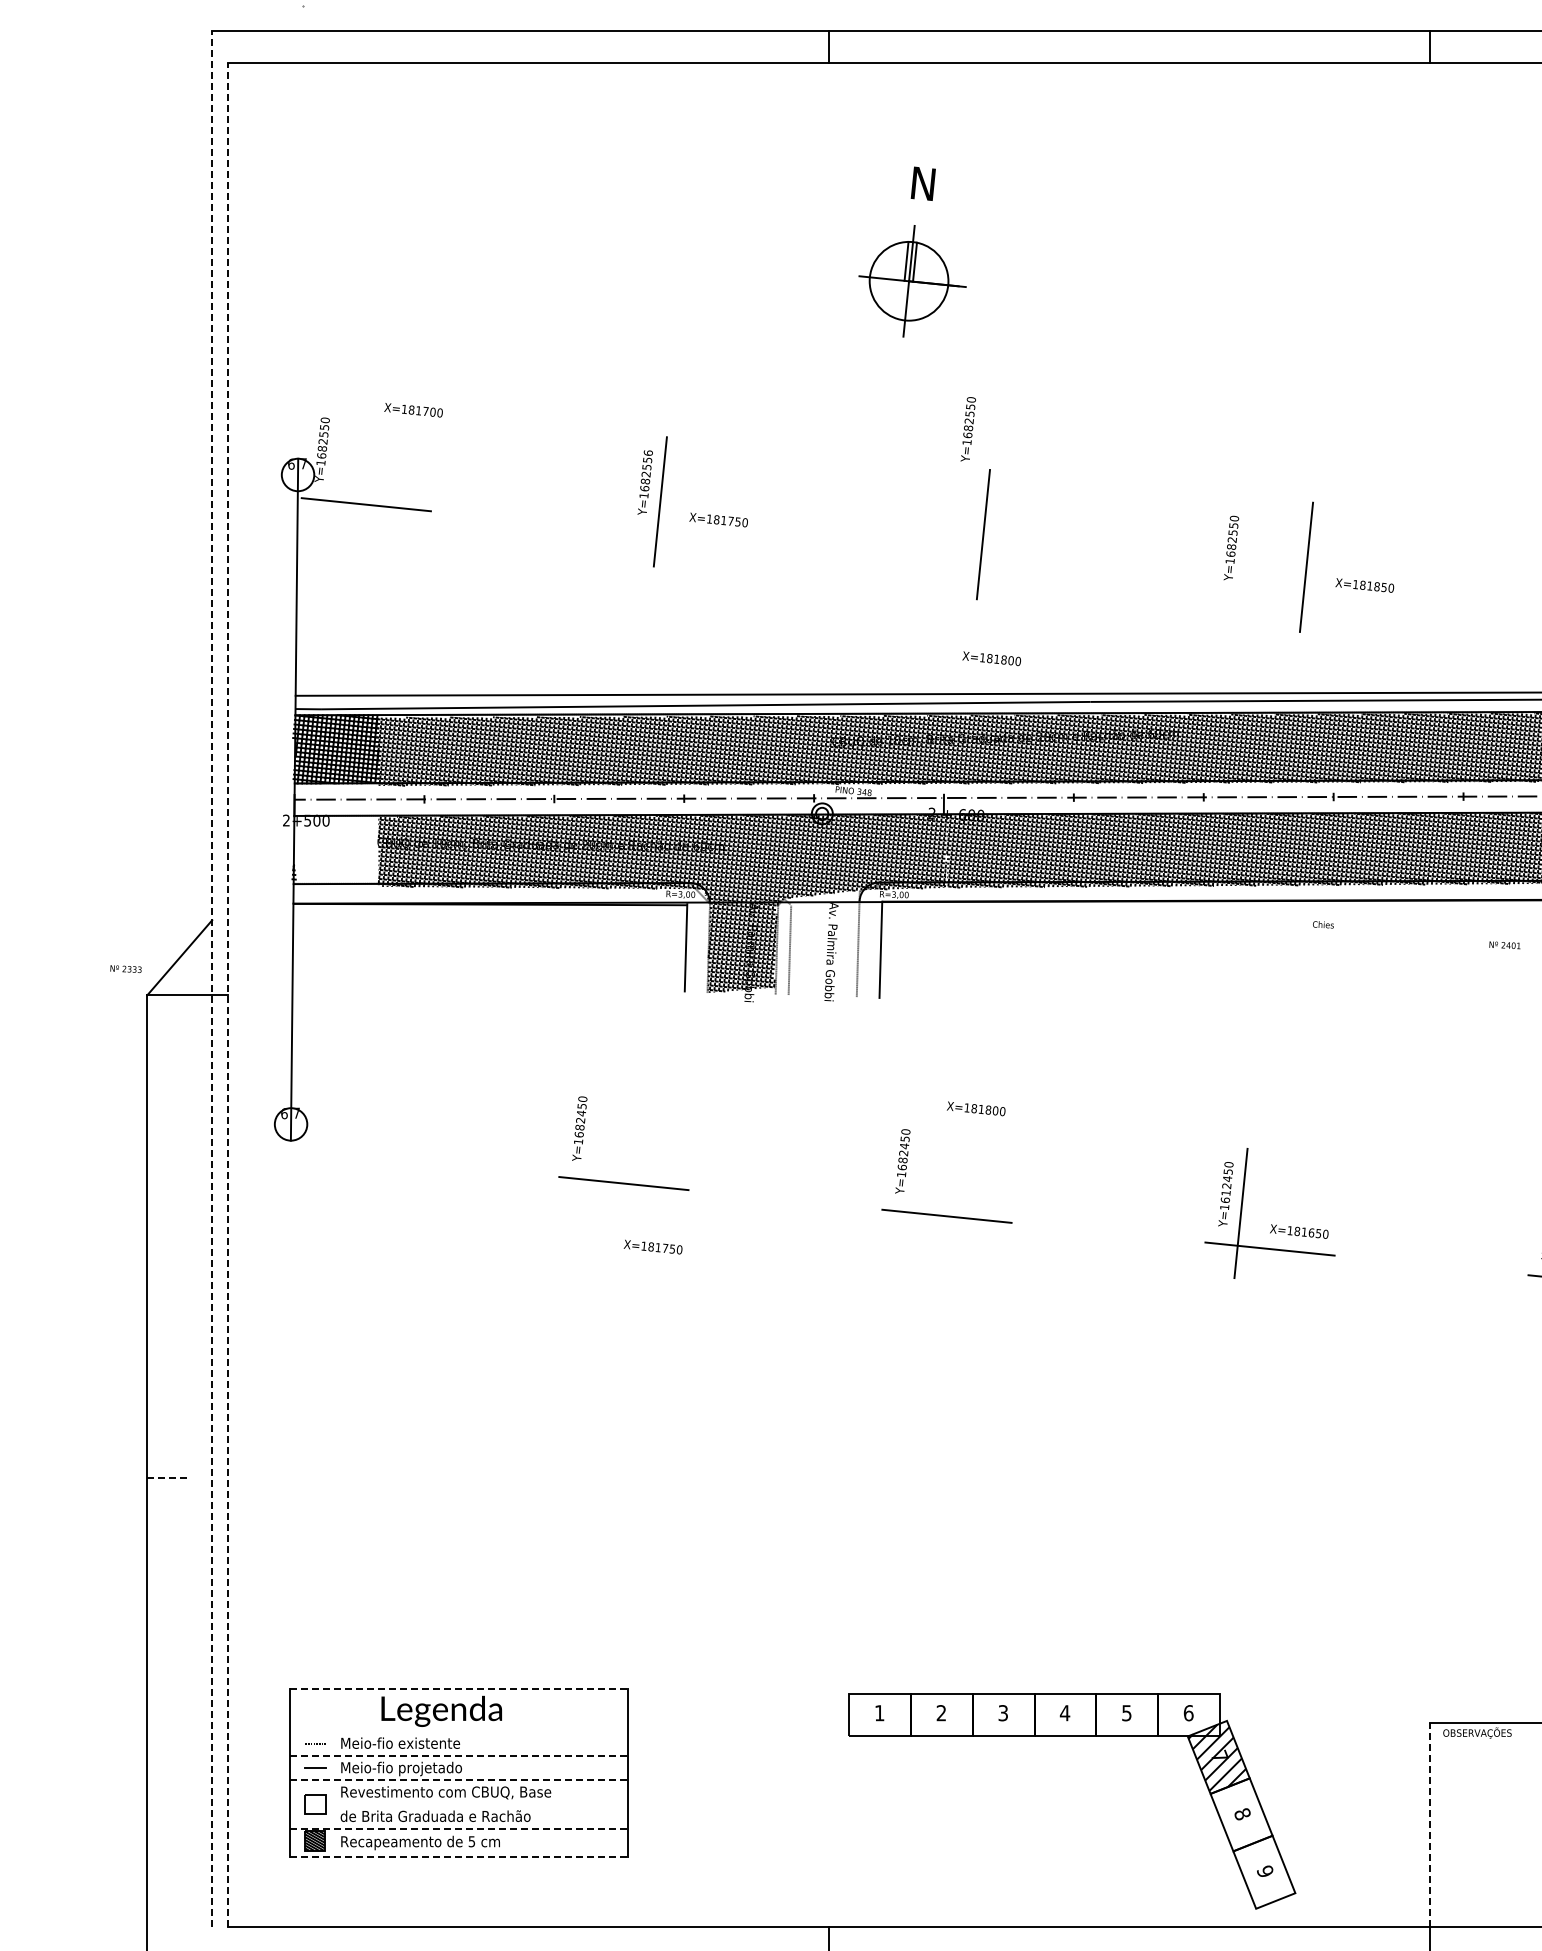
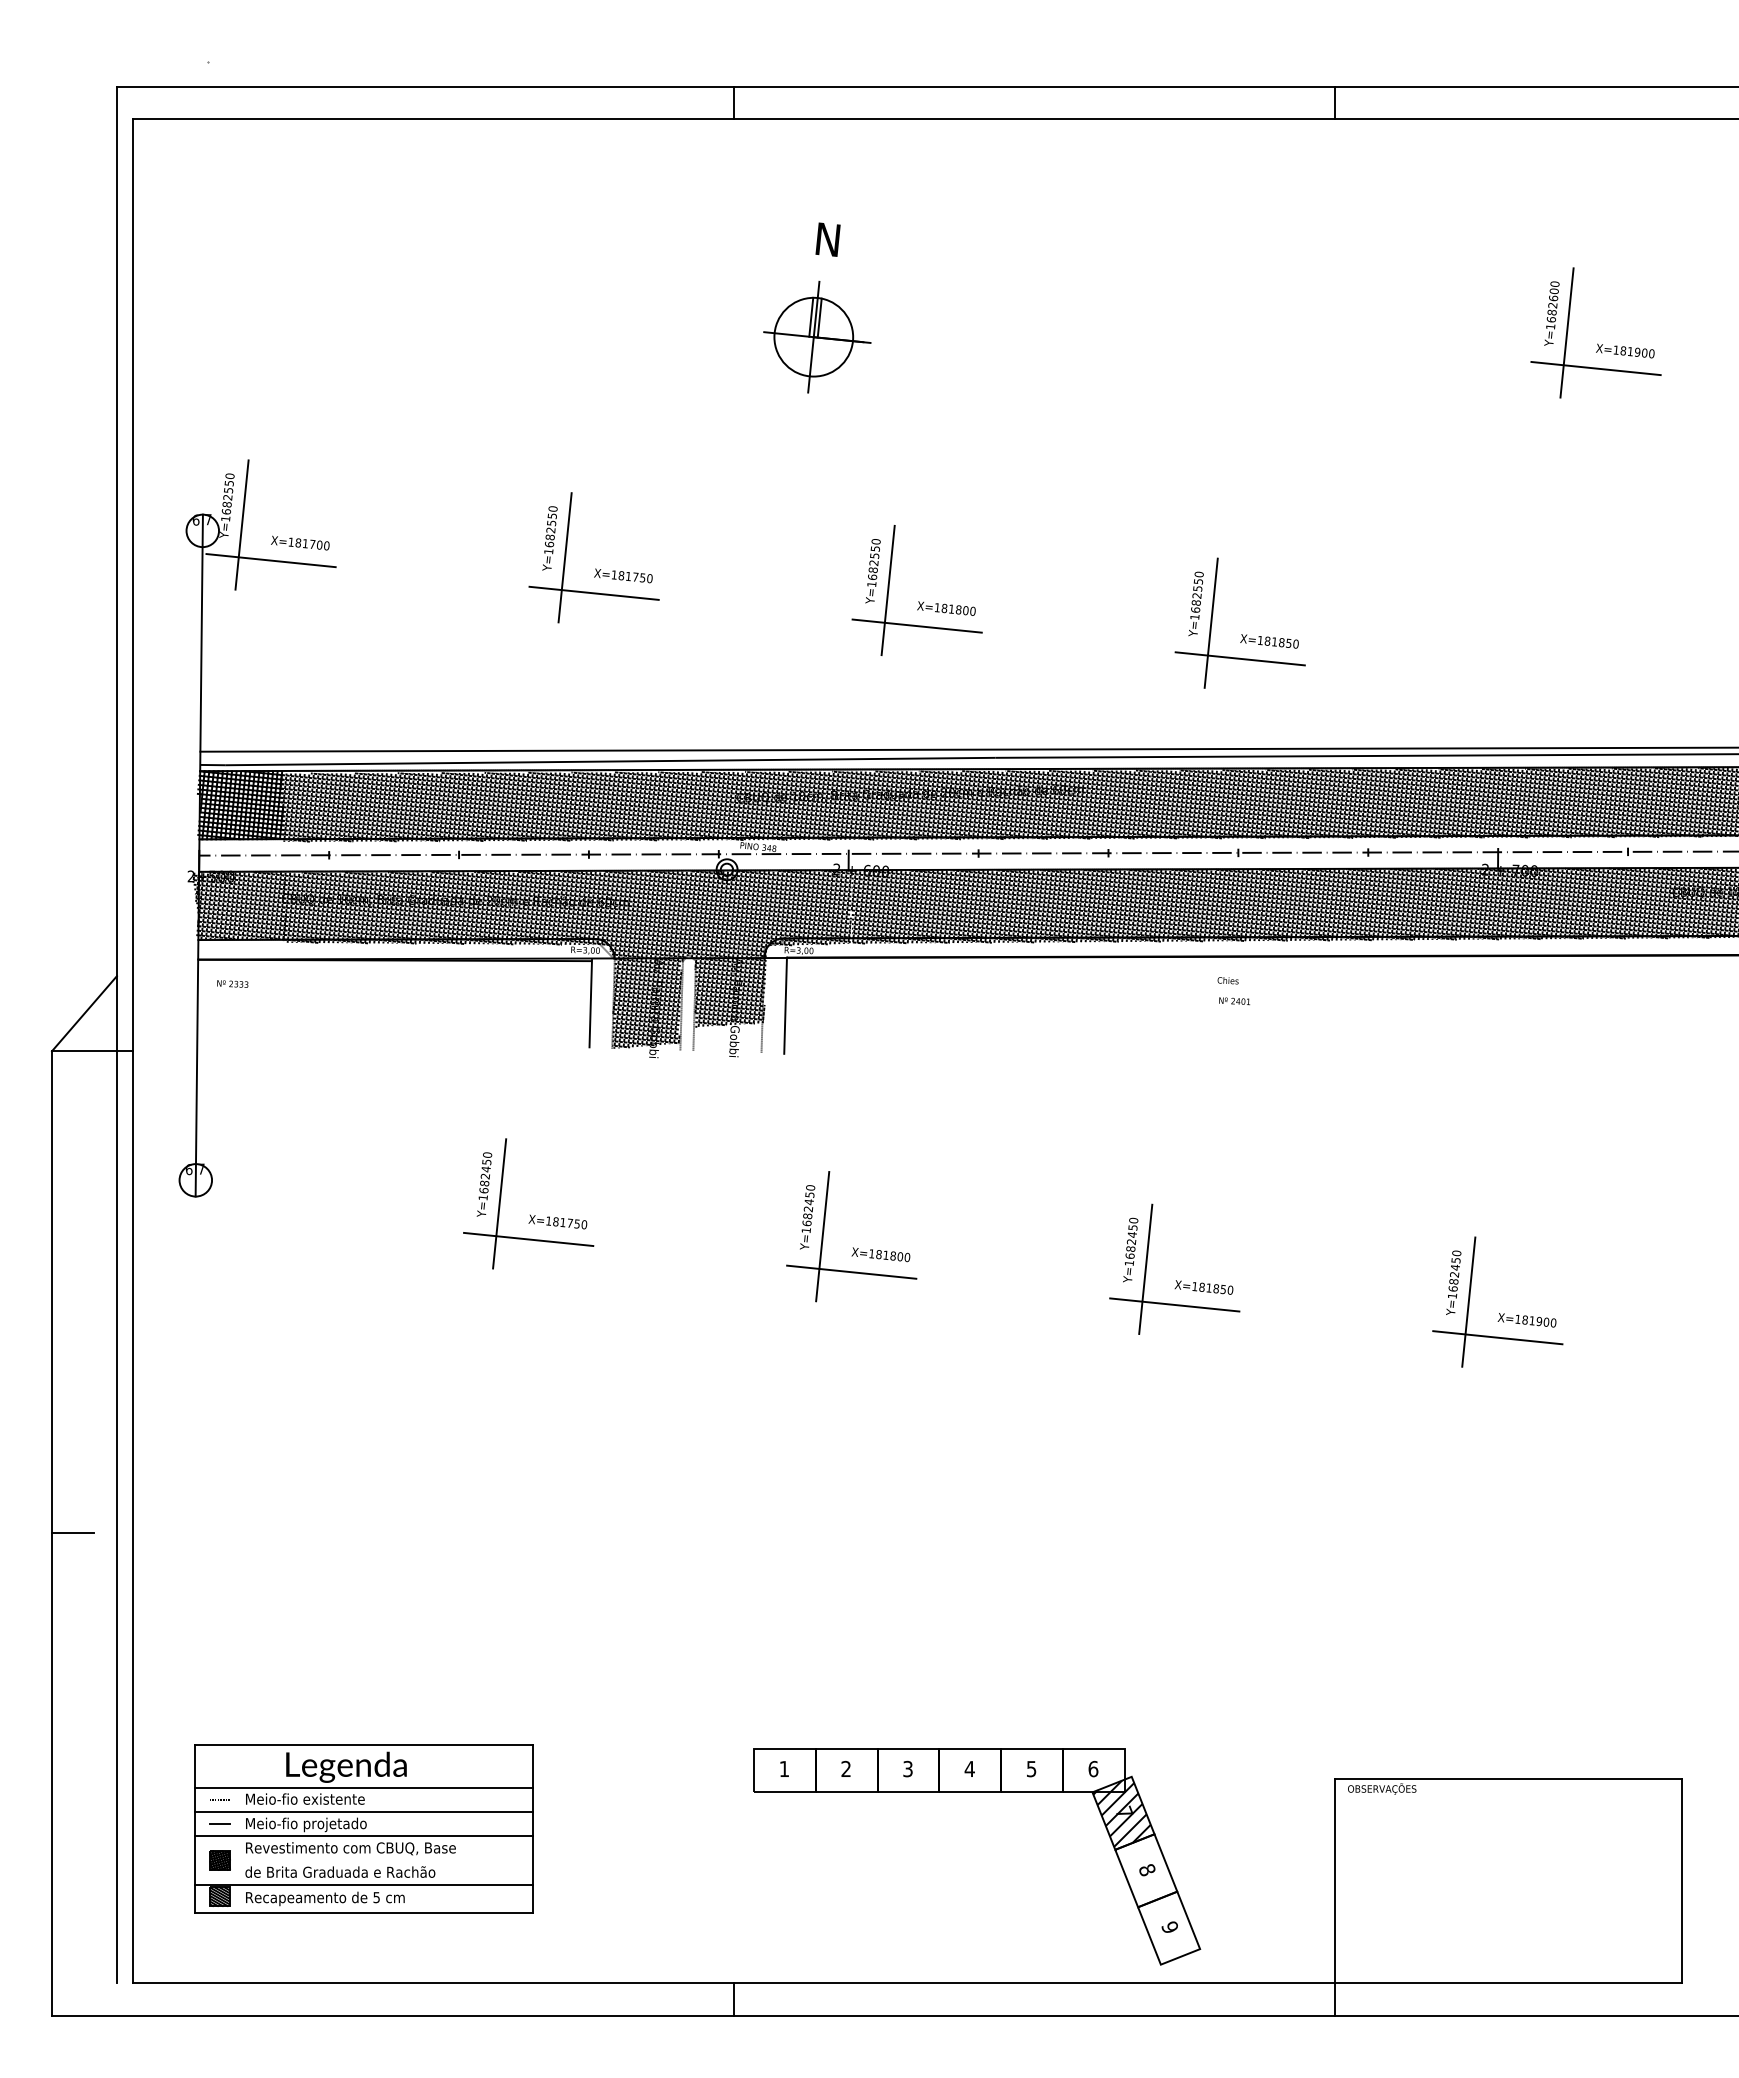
text: (413, 409) -> (300, 542), moved
text: (967, 429) -> (872, 571), moved
text: (647, 452) -> (552, 508), Y=1682556 -> Y=1682550
line: (336, 468) -> (241, 524), added
line: (688, 536) -> (593, 592), added
text: (1230, 547) -> (1195, 603), moved
line: (1011, 569) -> (916, 625), added
line: (1334, 602) -> (1239, 658), added
text: (991, 658) -> (946, 608), moved
hatch: (334, 849) -> (239, 905), added
hatch: (824, 930) -> (729, 986), added
text: (1504, 945) -> (1234, 1001), moved
text: (125, 968) -> (232, 983), moved
line: (211, 978) -> (116, 1034), dashed -> solid
line: (228, 995) -> (133, 1051), dashed -> solid
text: (975, 1108) -> (880, 1254), moved
line: (594, 1147) -> (499, 1203), added
line: (917, 1180) -> (822, 1236), added
text: (1225, 1192) -> (1130, 1248), Y=1612450 -> Y=1682450
text: (1311, 1232) -> (1216, 1288), X=181650 -> X=181850
text: (652, 1246) -> (557, 1221), moved
line: (167, 1477) -> (72, 1533), dashed -> solid
line: (458, 1688) -> (363, 1744), dashed -> solid
line: (458, 1731) -> (363, 1787), added
line: (458, 1755) -> (363, 1811), dashed -> solid
line: (458, 1780) -> (363, 1836), dashed -> solid
hatch: (315, 1804) -> (220, 1860), added
line: (1429, 1824) -> (1334, 1880), dashed -> solid
line: (458, 1828) -> (363, 1884), dashed -> solid
line: (458, 1856) -> (363, 1912), dashed -> solid

